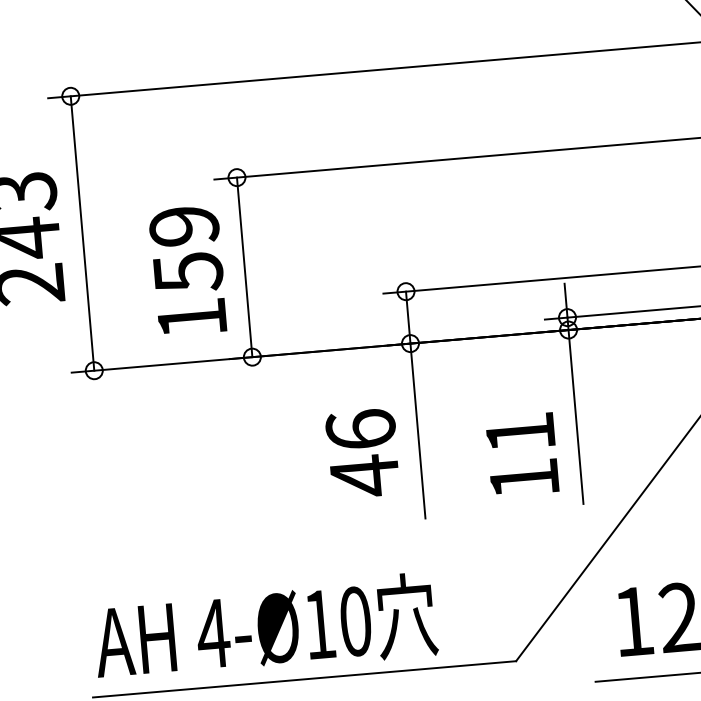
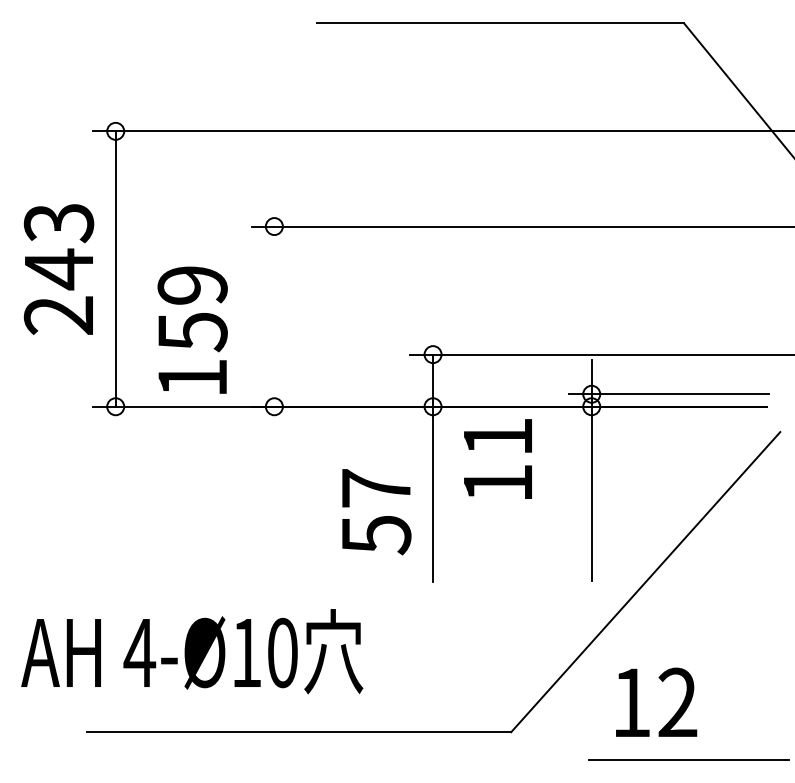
line: (244, 267) -> (274, 316), removed
text: (187, 270) -> (192, 329), moved
text: (363, 453) -> (376, 512), 46 -> 57
text: (521, 454) -> (497, 458), moved
text: (265, 627) -> (192, 651), moved

